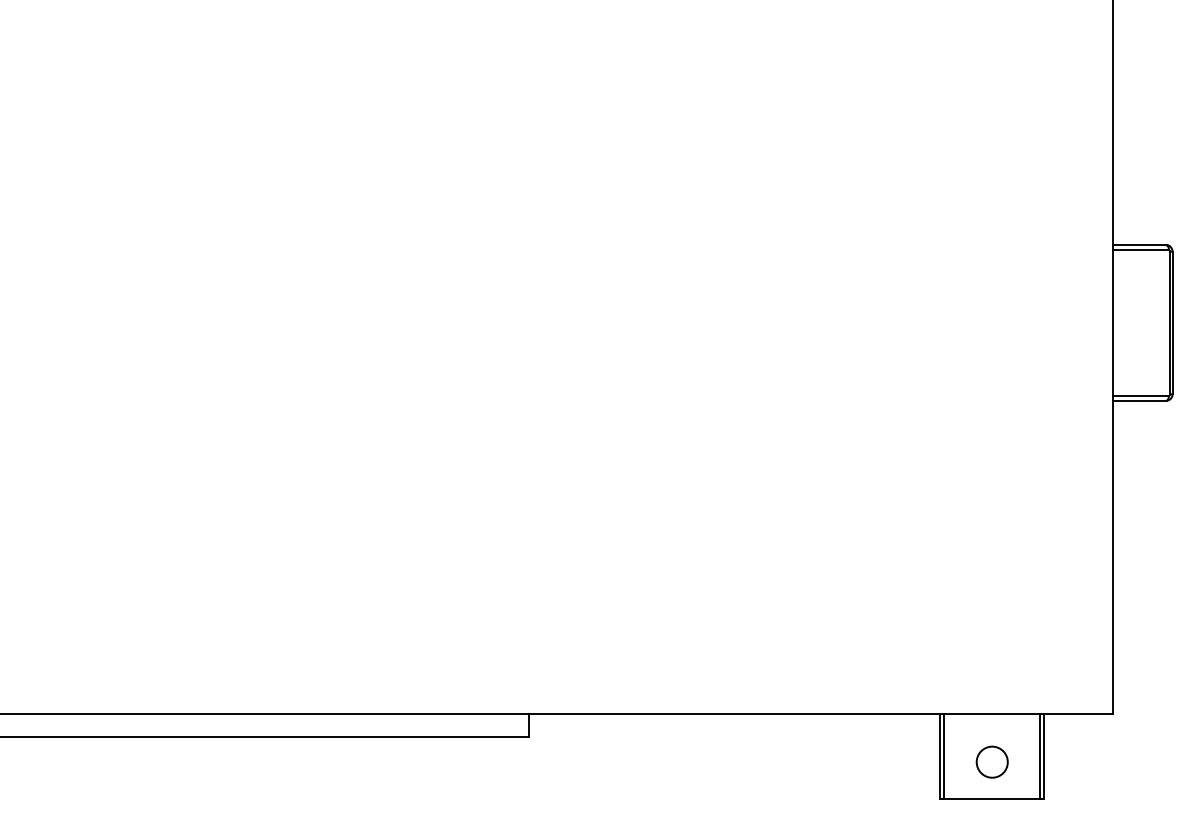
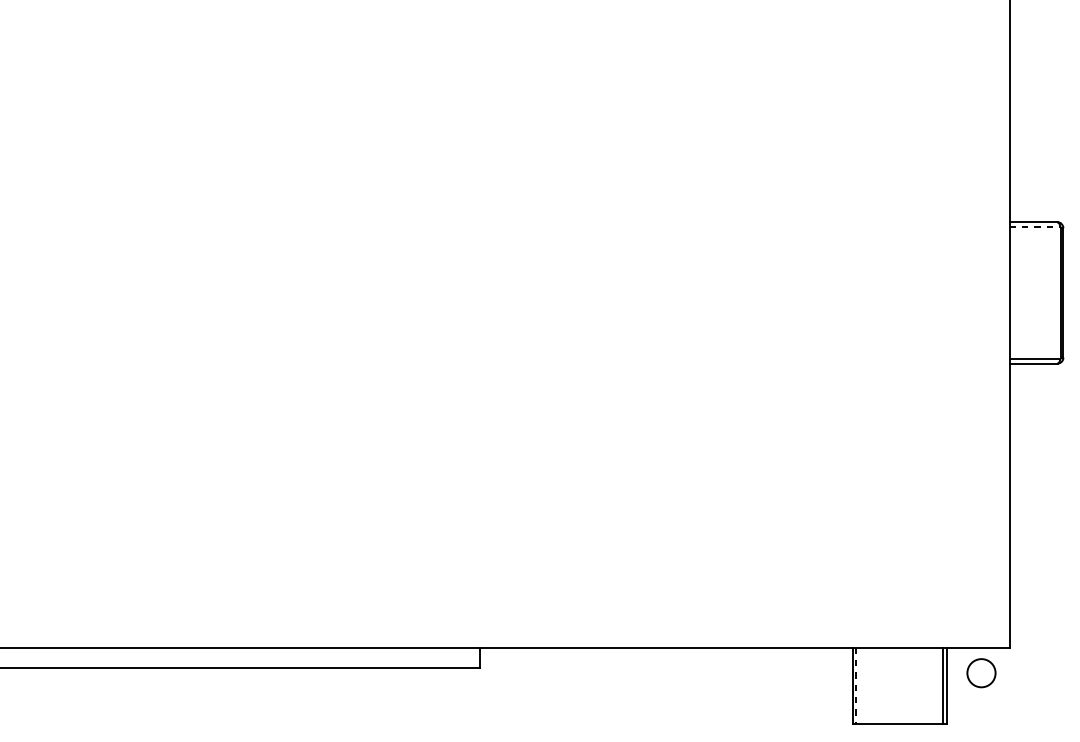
line: (1141, 250) -> (1035, 227), solid -> dashed
line: (944, 756) -> (856, 686), solid -> dashed
circle: (991, 761) -> (980, 672), moved

